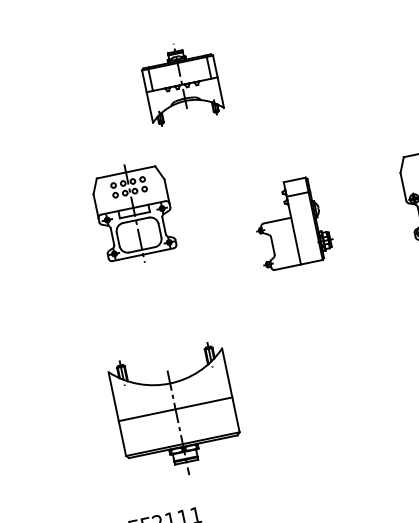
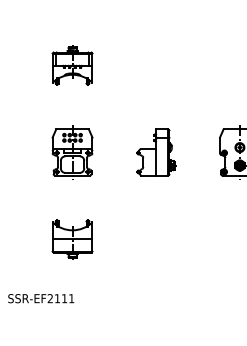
part: (181, 84) -> (72, 65), moved
part: (134, 213) -> (72, 152), moved
part: (175, 409) -> (72, 239), size x0.62

